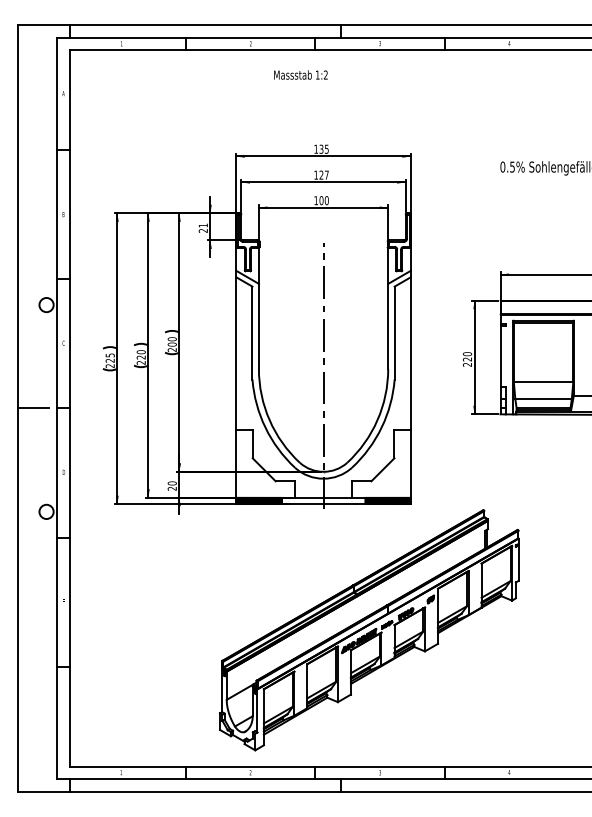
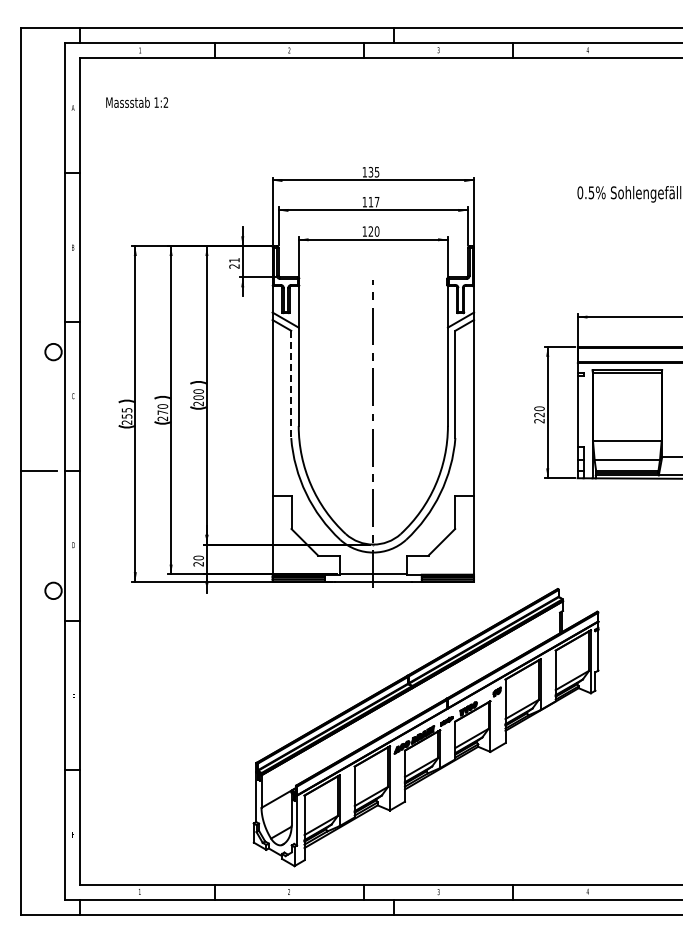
text: (301, 75) -> (137, 102), moved
text: (321, 174) -> (370, 201), 127 -> 117
text: (321, 200) -> (370, 231), 100 -> 120
line: (252, 333) -> (291, 384), solid -> dashed
text: (140, 357) -> (162, 412), 220 -> 270
text: (109, 360) -> (126, 416), 225 -> 255

